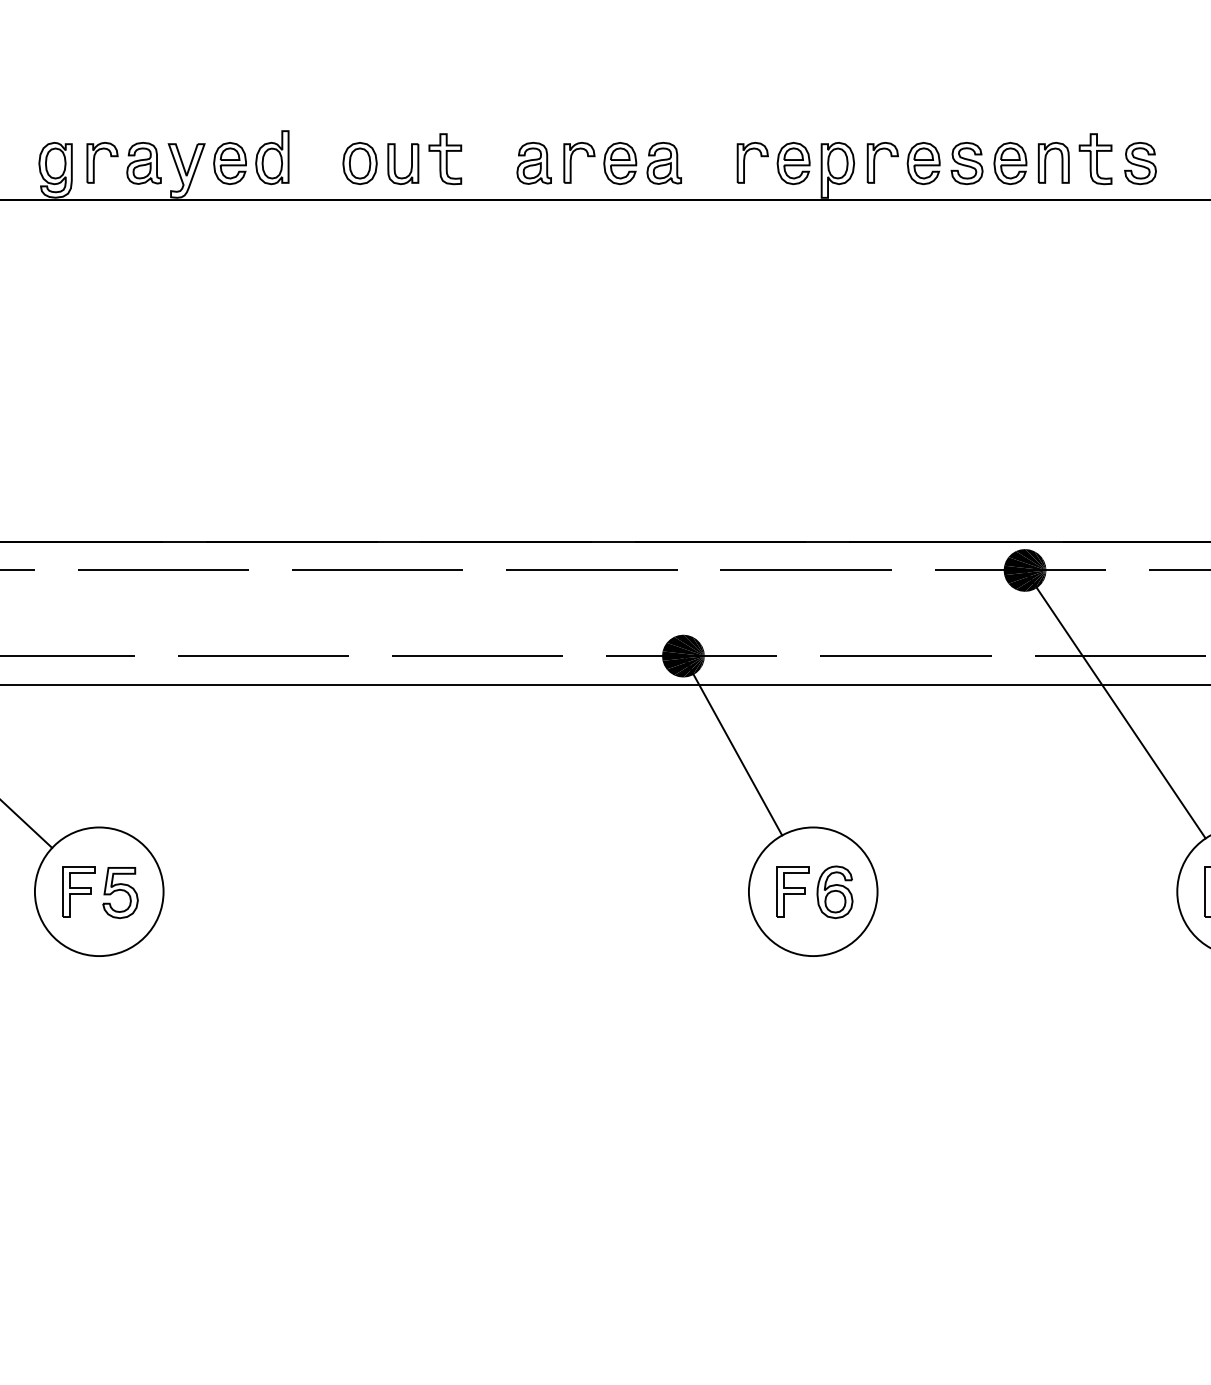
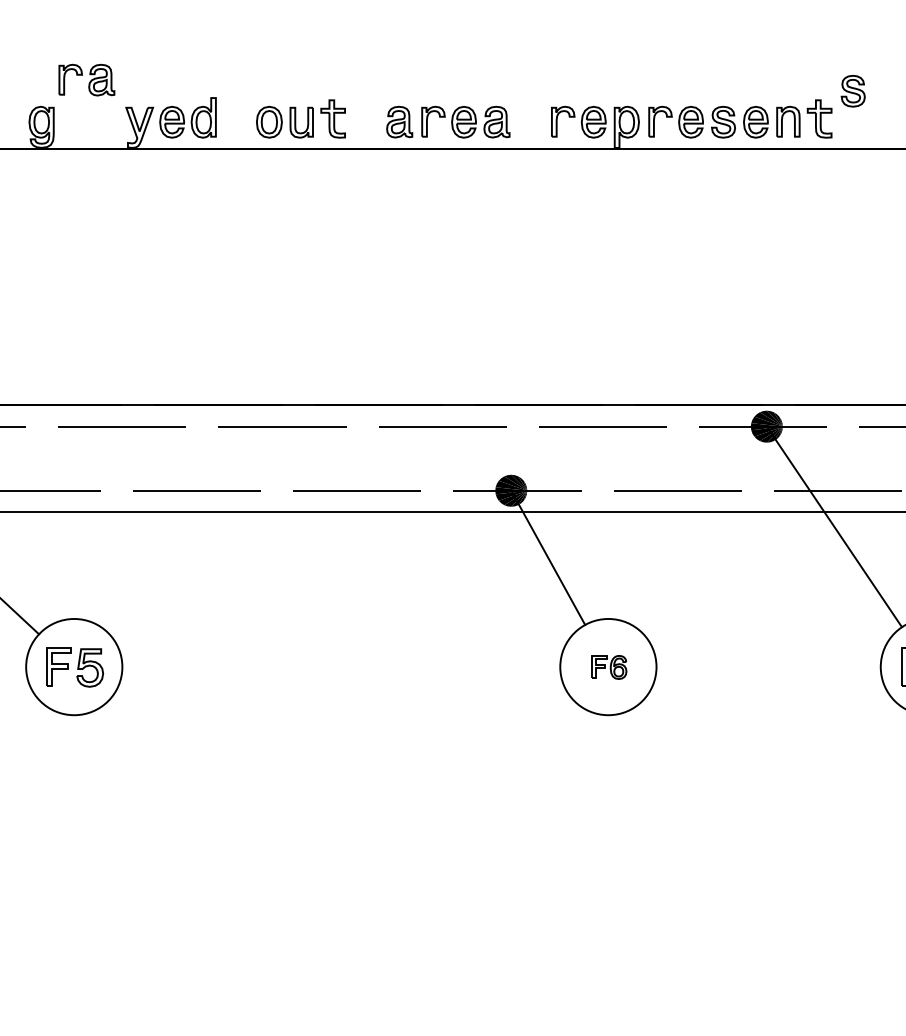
part: (123, 162) -> (86, 79), moved
part: (1139, 162) -> (852, 90), moved
part: (814, 892) -> (609, 667), size x0.6

